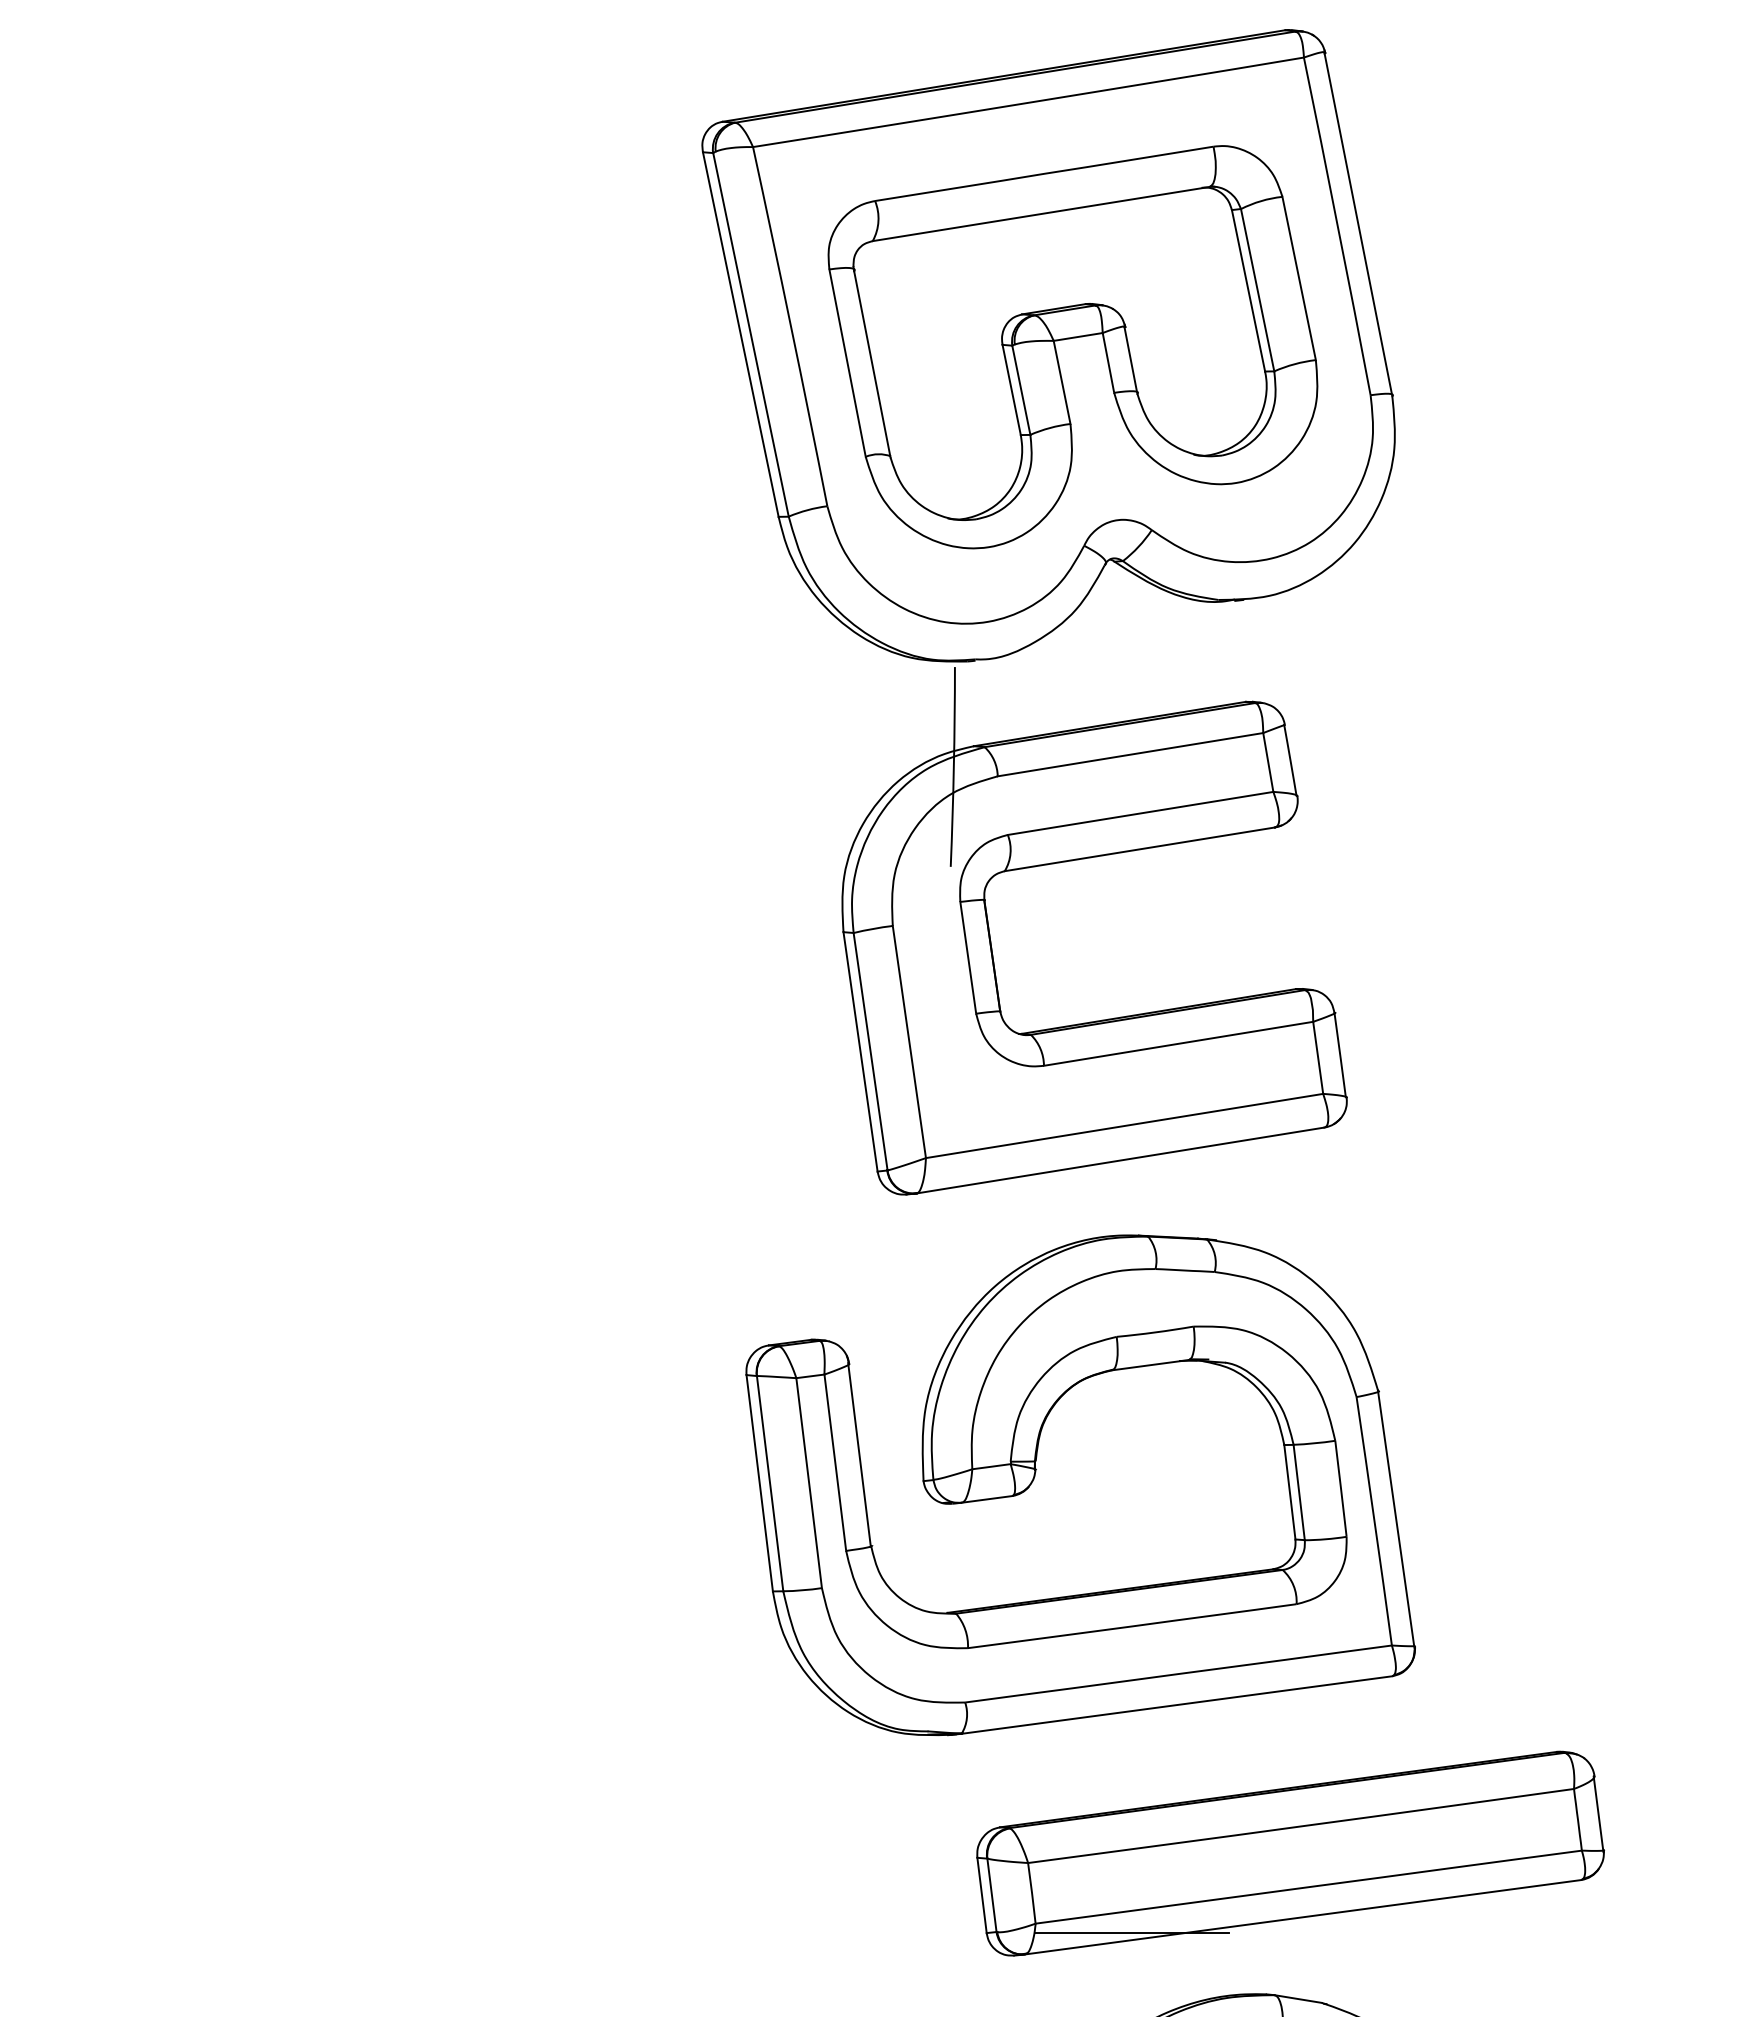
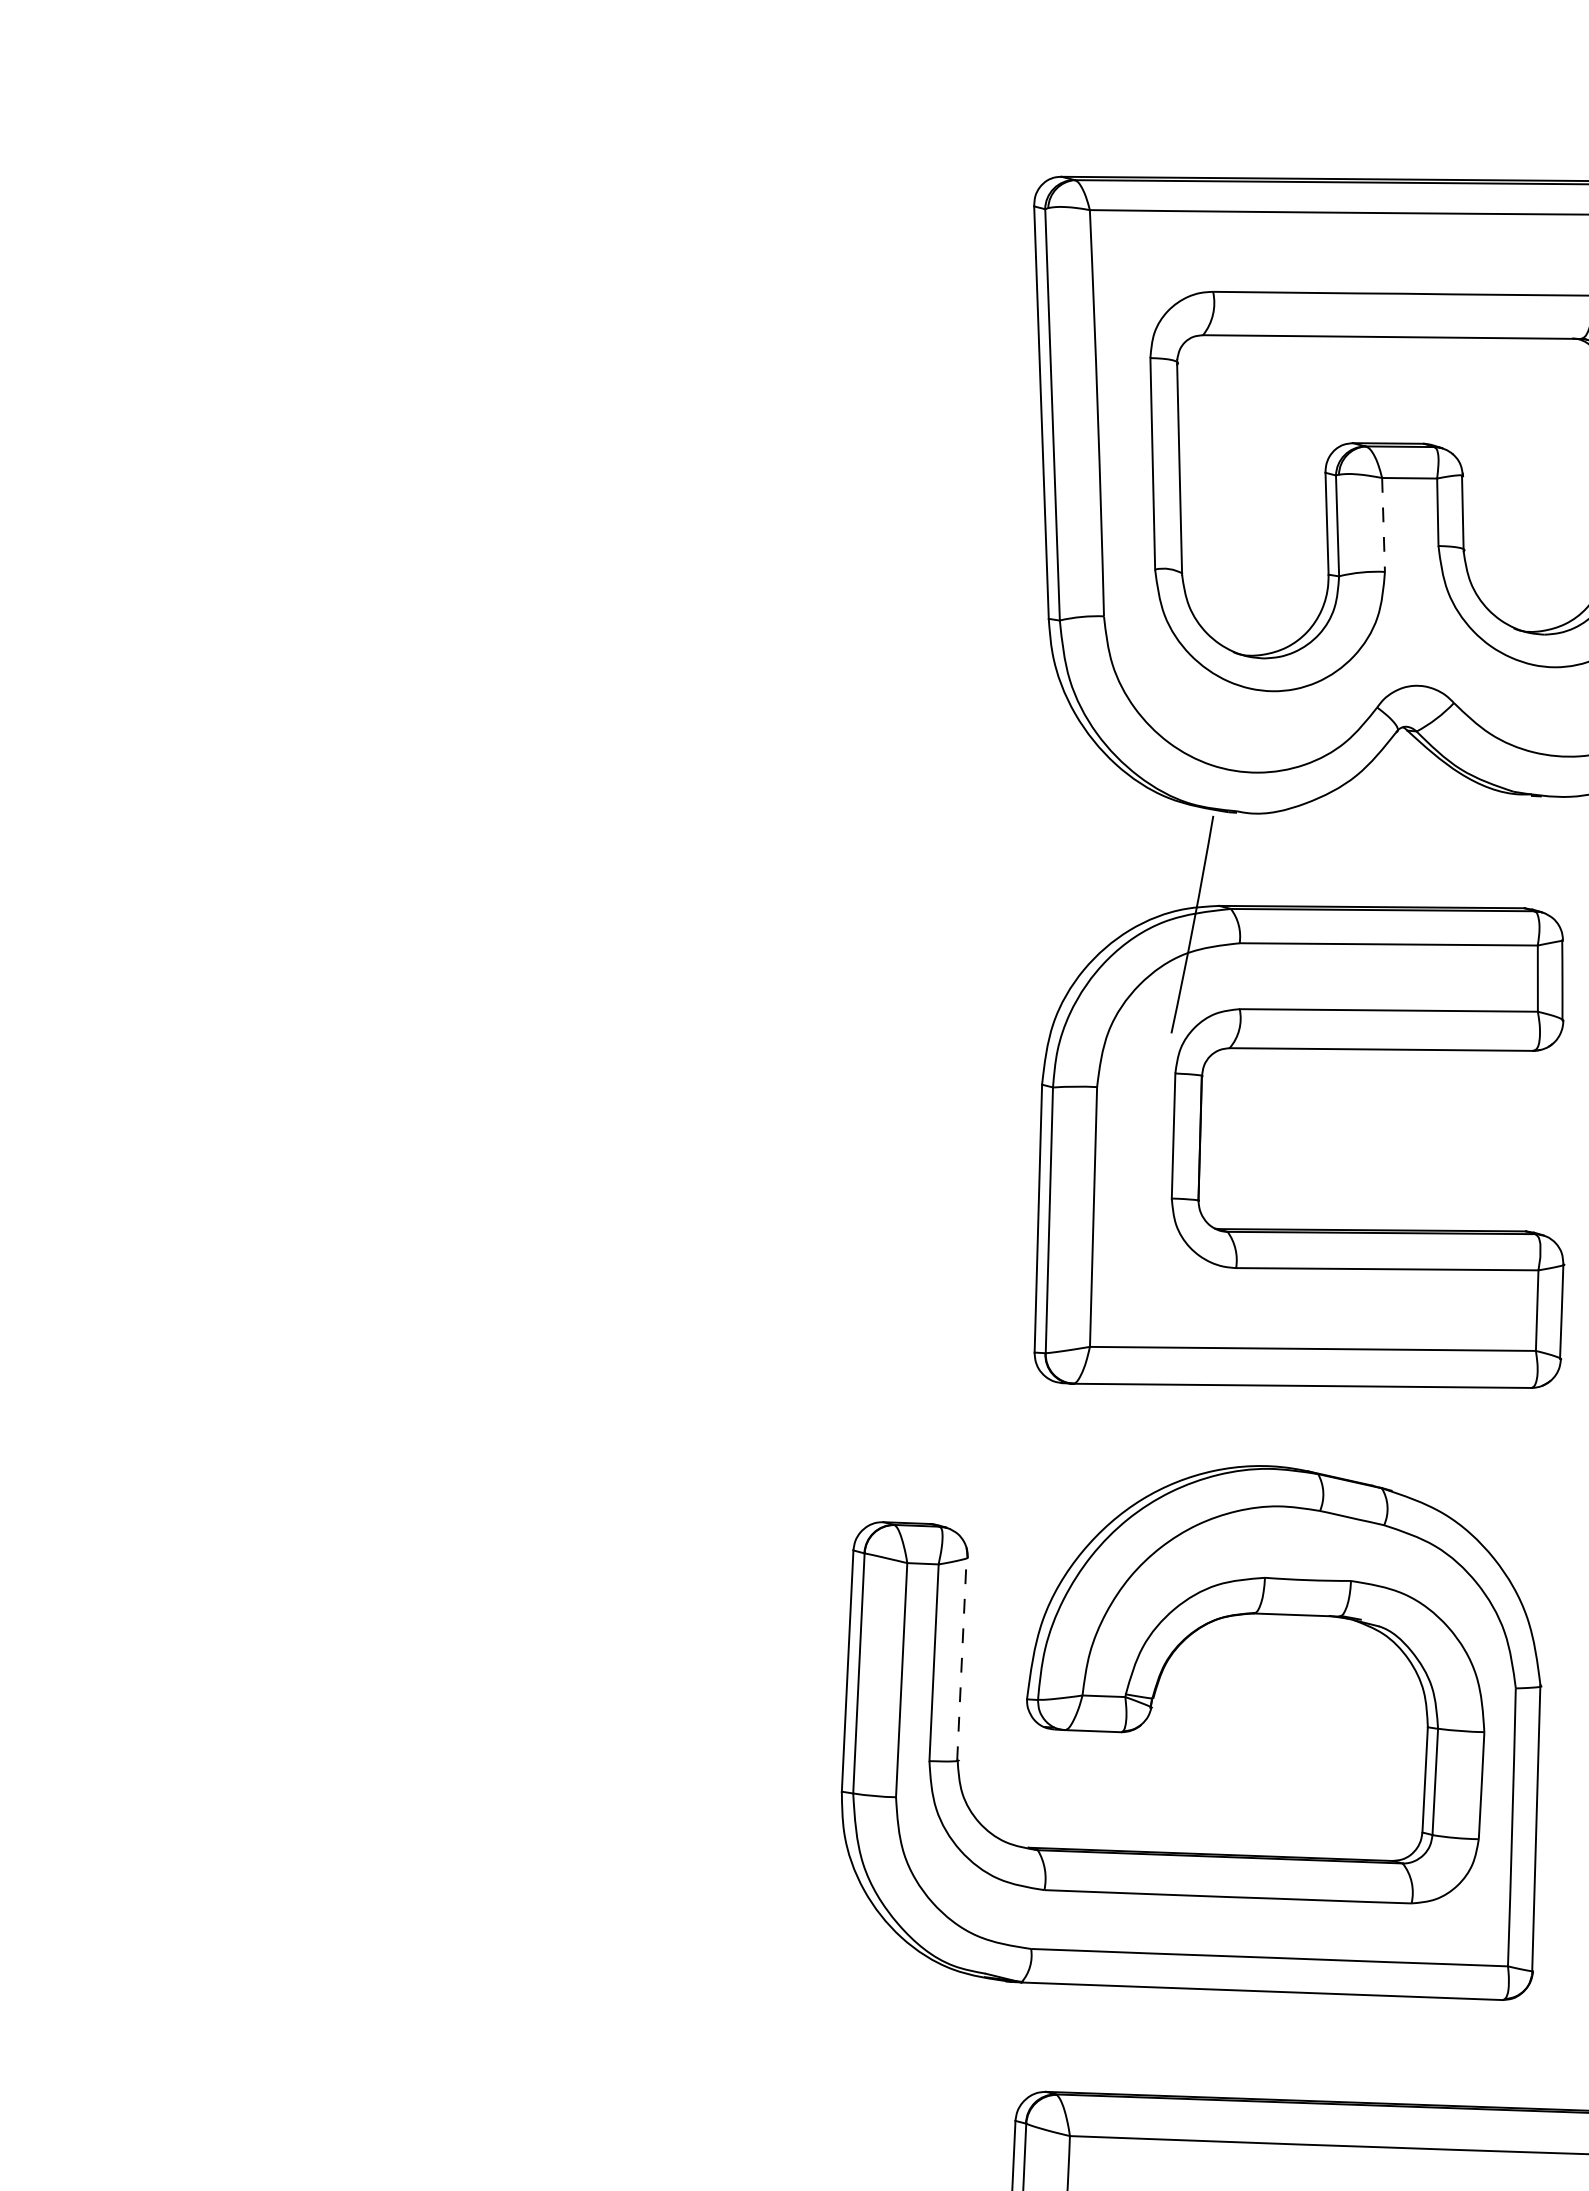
line: (1062, 382) -> (1383, 525), solid -> dashed
line: (859, 1454) -> (962, 1658), solid -> dashed

